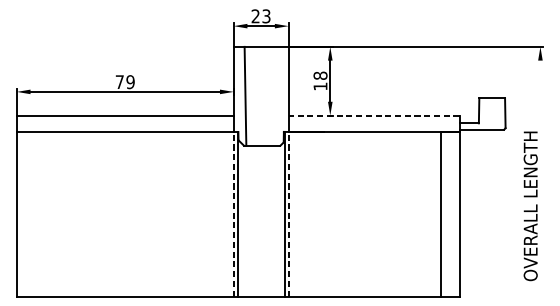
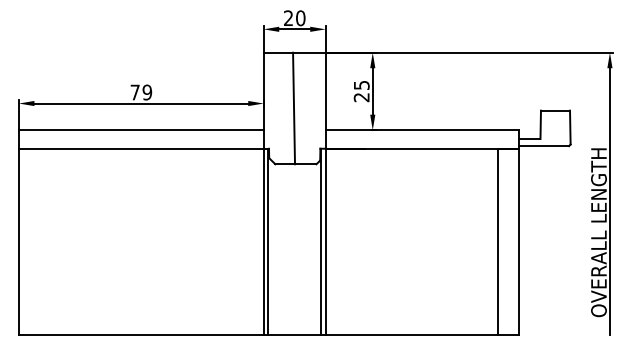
text: (266, 16) -> (300, 18), 23 -> 20
text: (320, 81) -> (361, 91), 18 -> 25
line: (245, 96) -> (294, 108), moved
line: (374, 115) -> (422, 130), dashed -> solid
line: (540, 178) -> (609, 201), added
line: (233, 214) -> (263, 241), dashed -> solid
line: (288, 214) -> (325, 241), dashed -> solid

